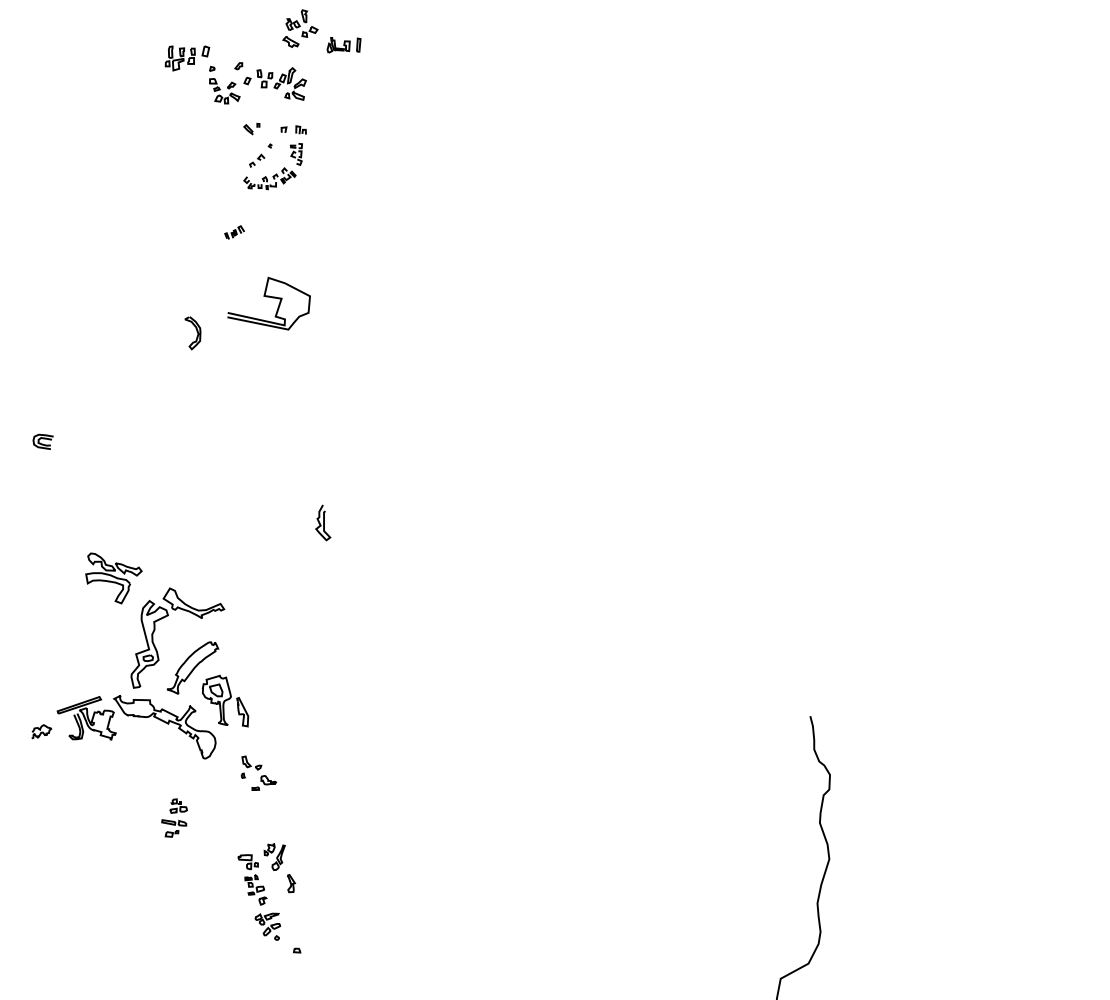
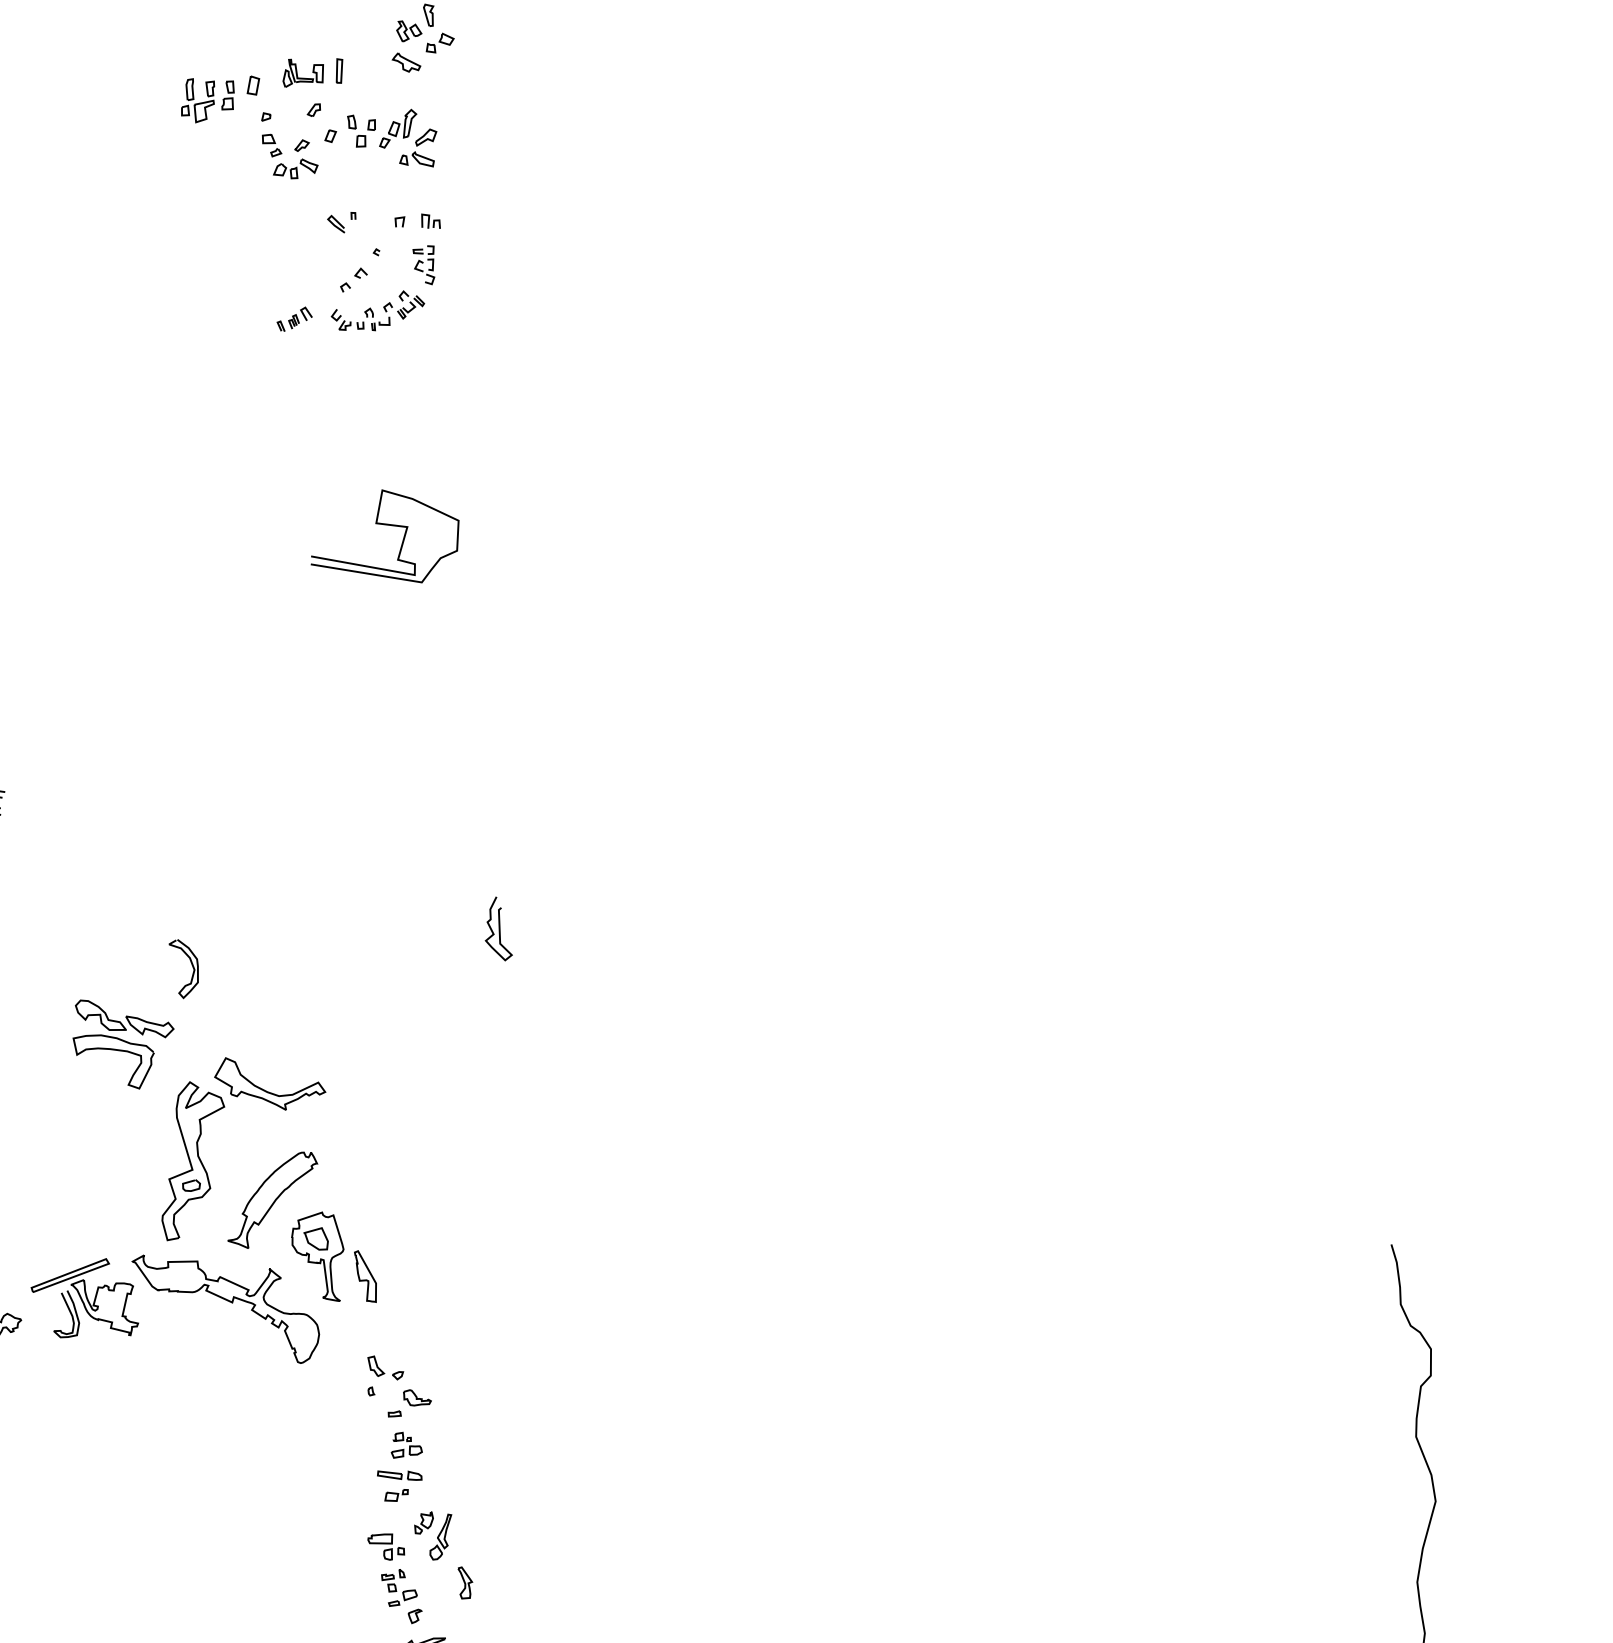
part: (343, 45) -> (311, 72), moved
part: (234, 232) -> (294, 319), moved
curve: (196, 331) -> (190, 965), moved
part: (174, 817) -> (399, 1465), moved

